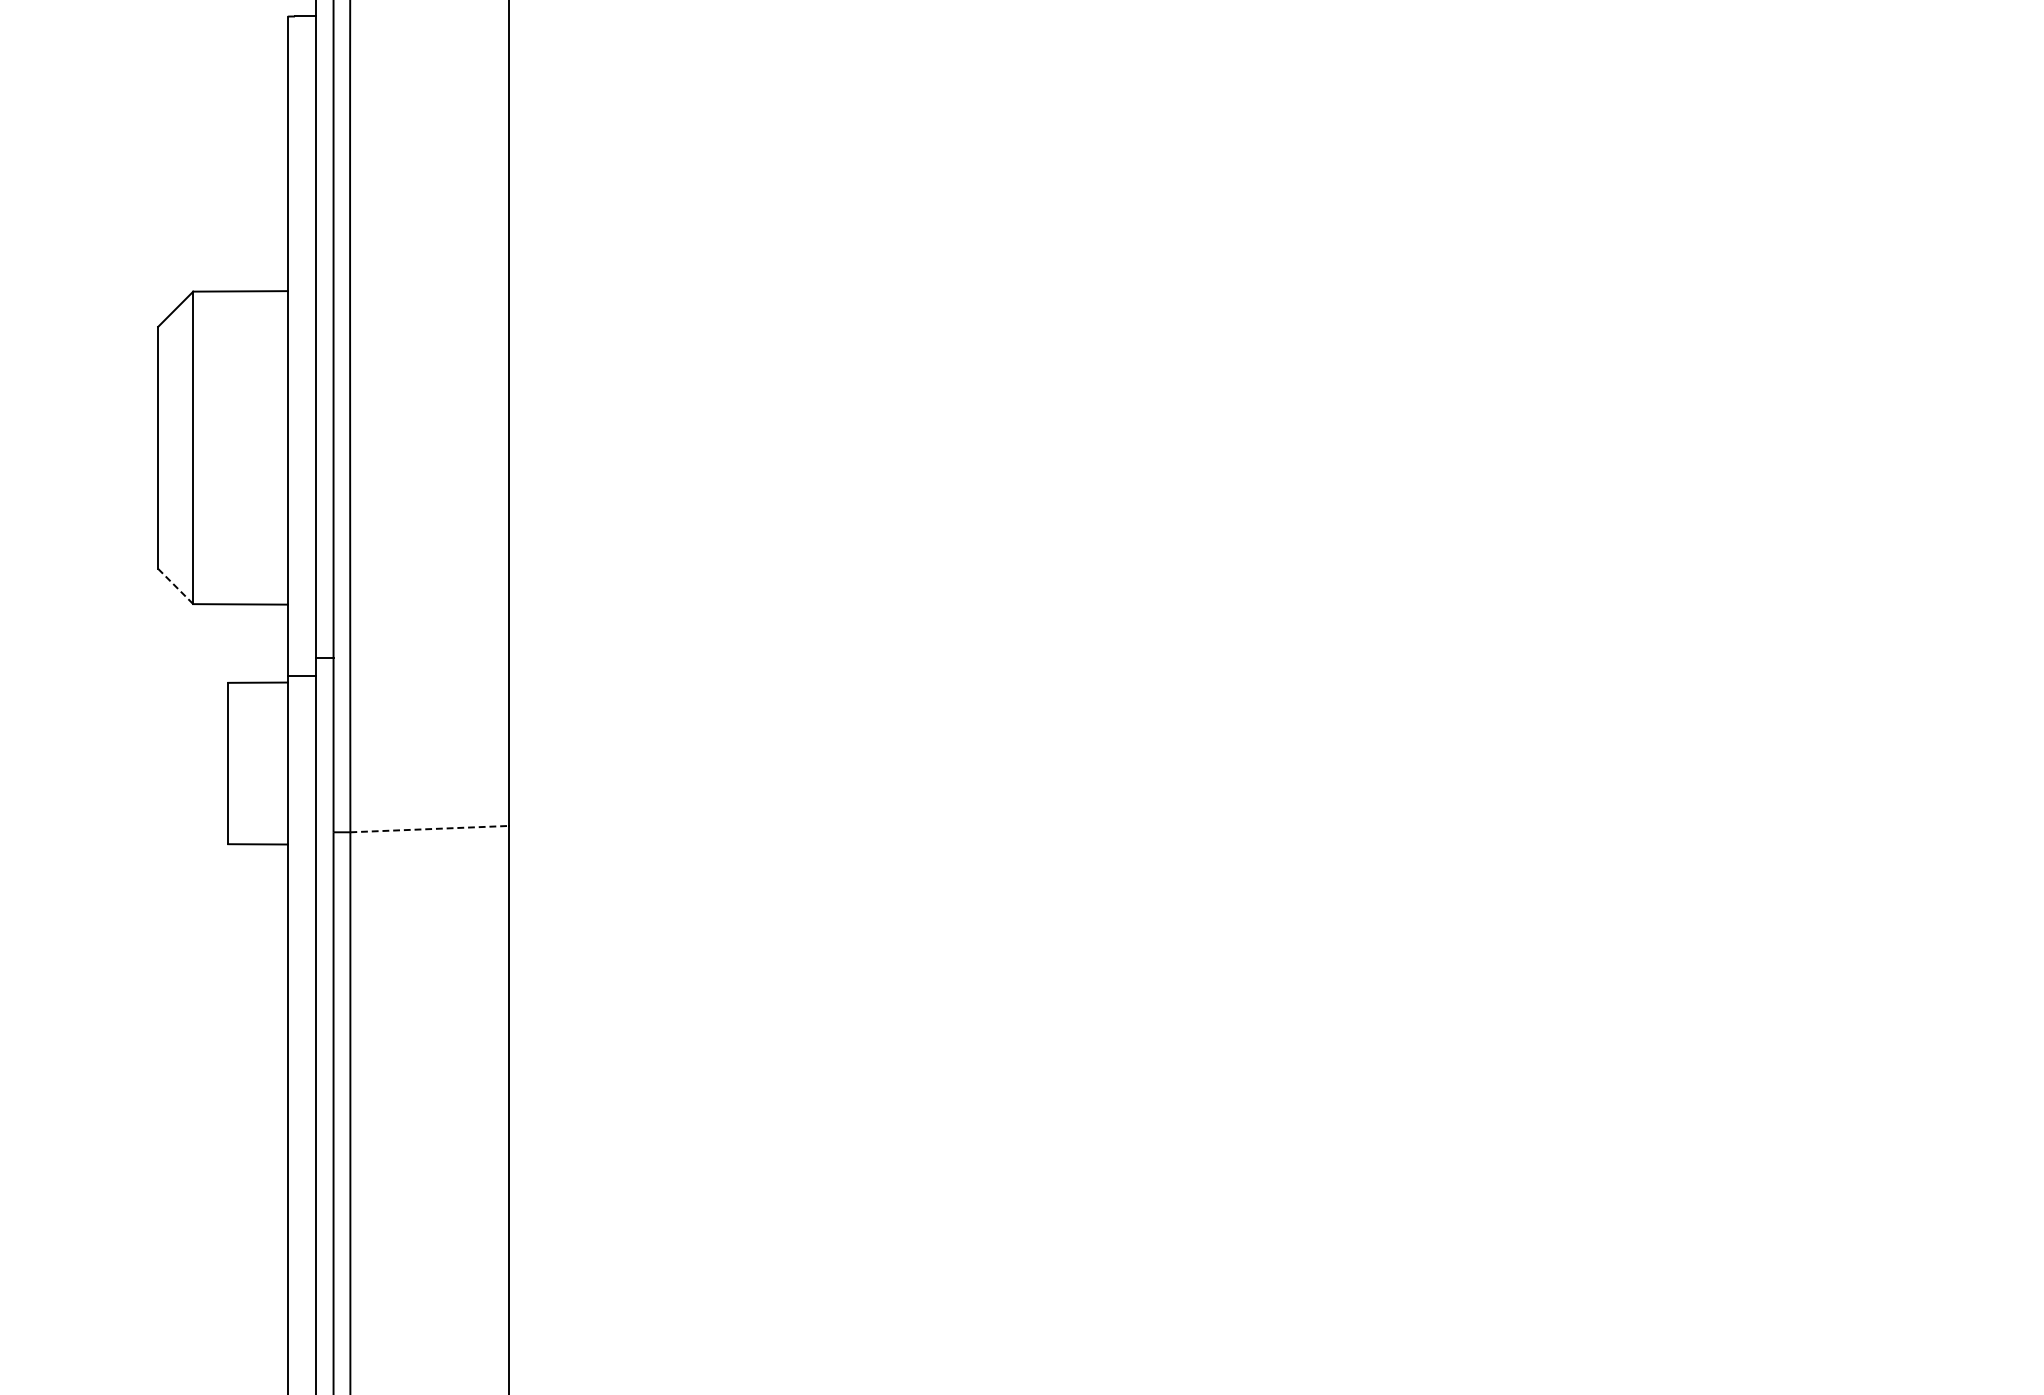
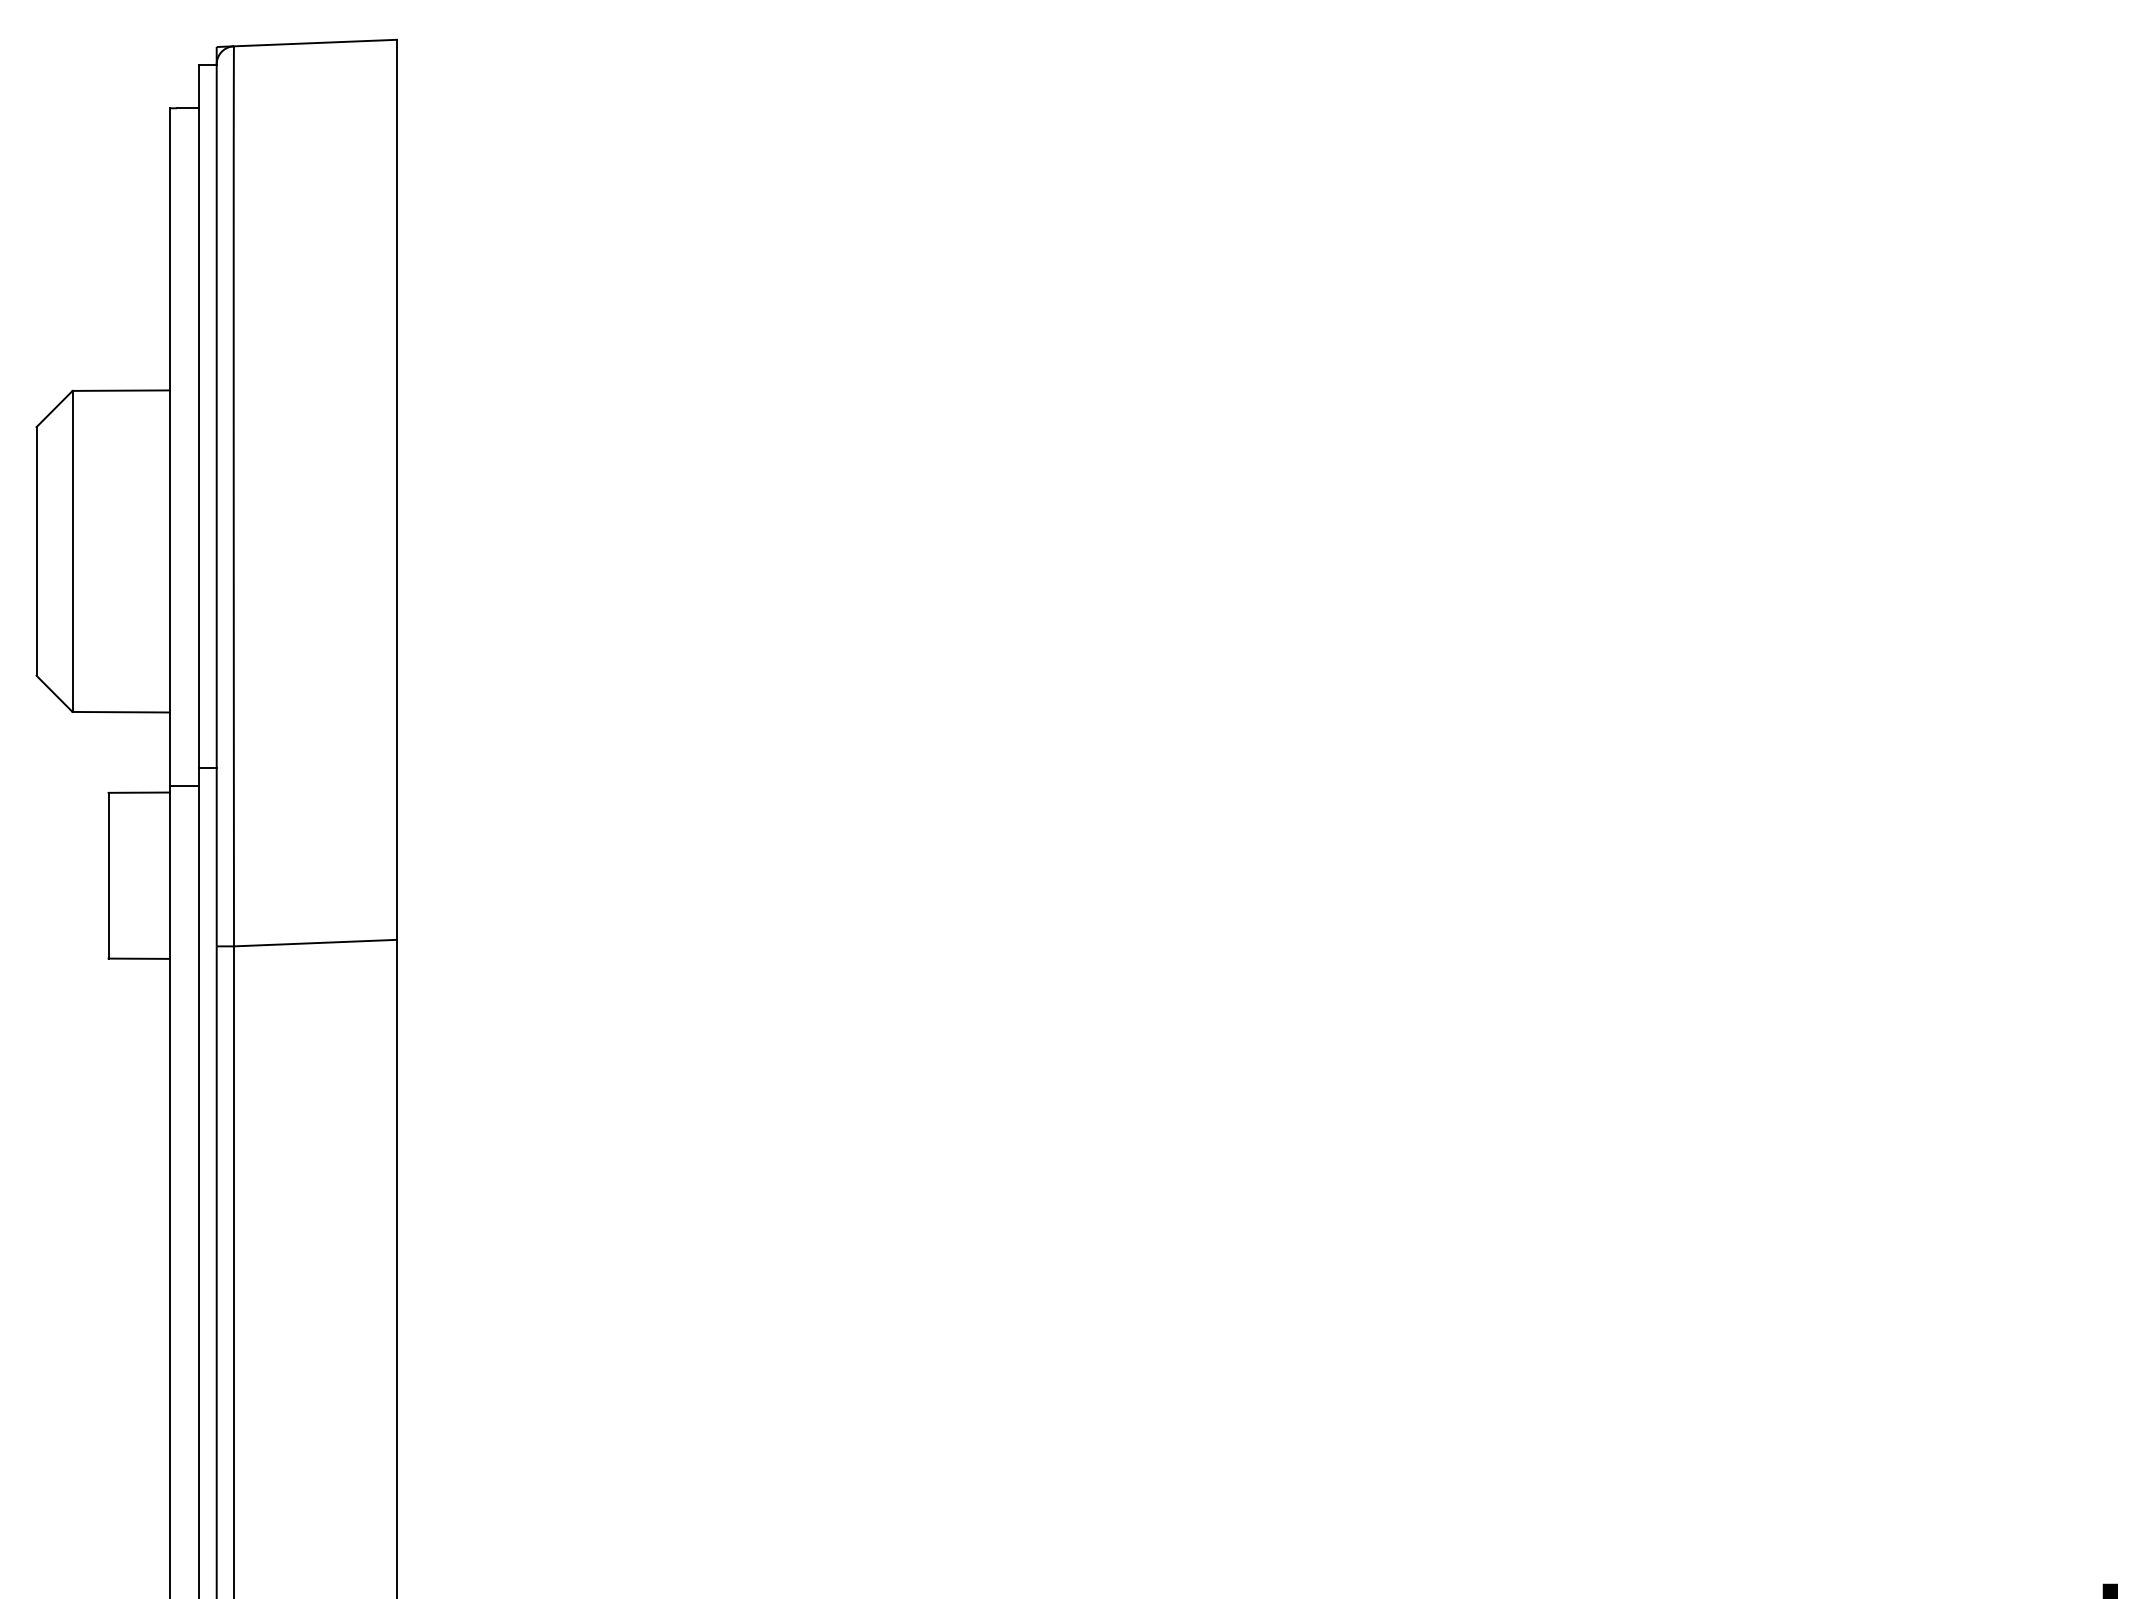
line: (175, 586) -> (54, 693), dashed -> solid
line: (429, 829) -> (315, 943), dashed -> solid

